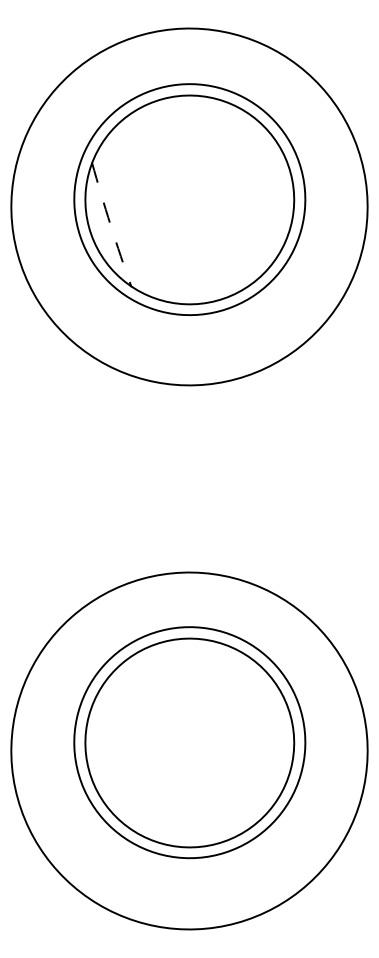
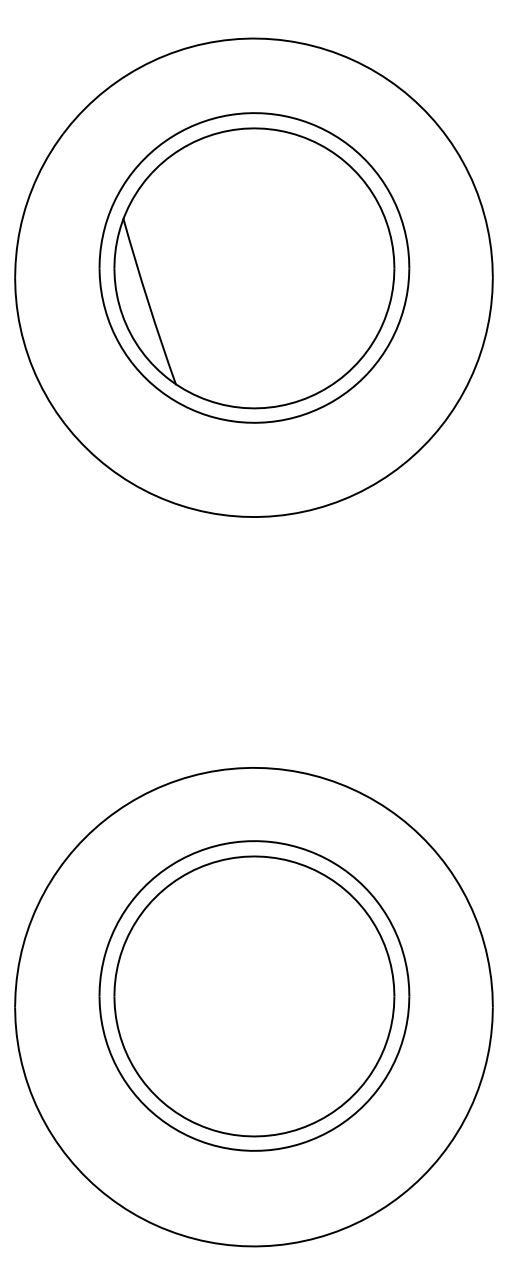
arc: (110, 225) -> (148, 302), dashed -> solid

